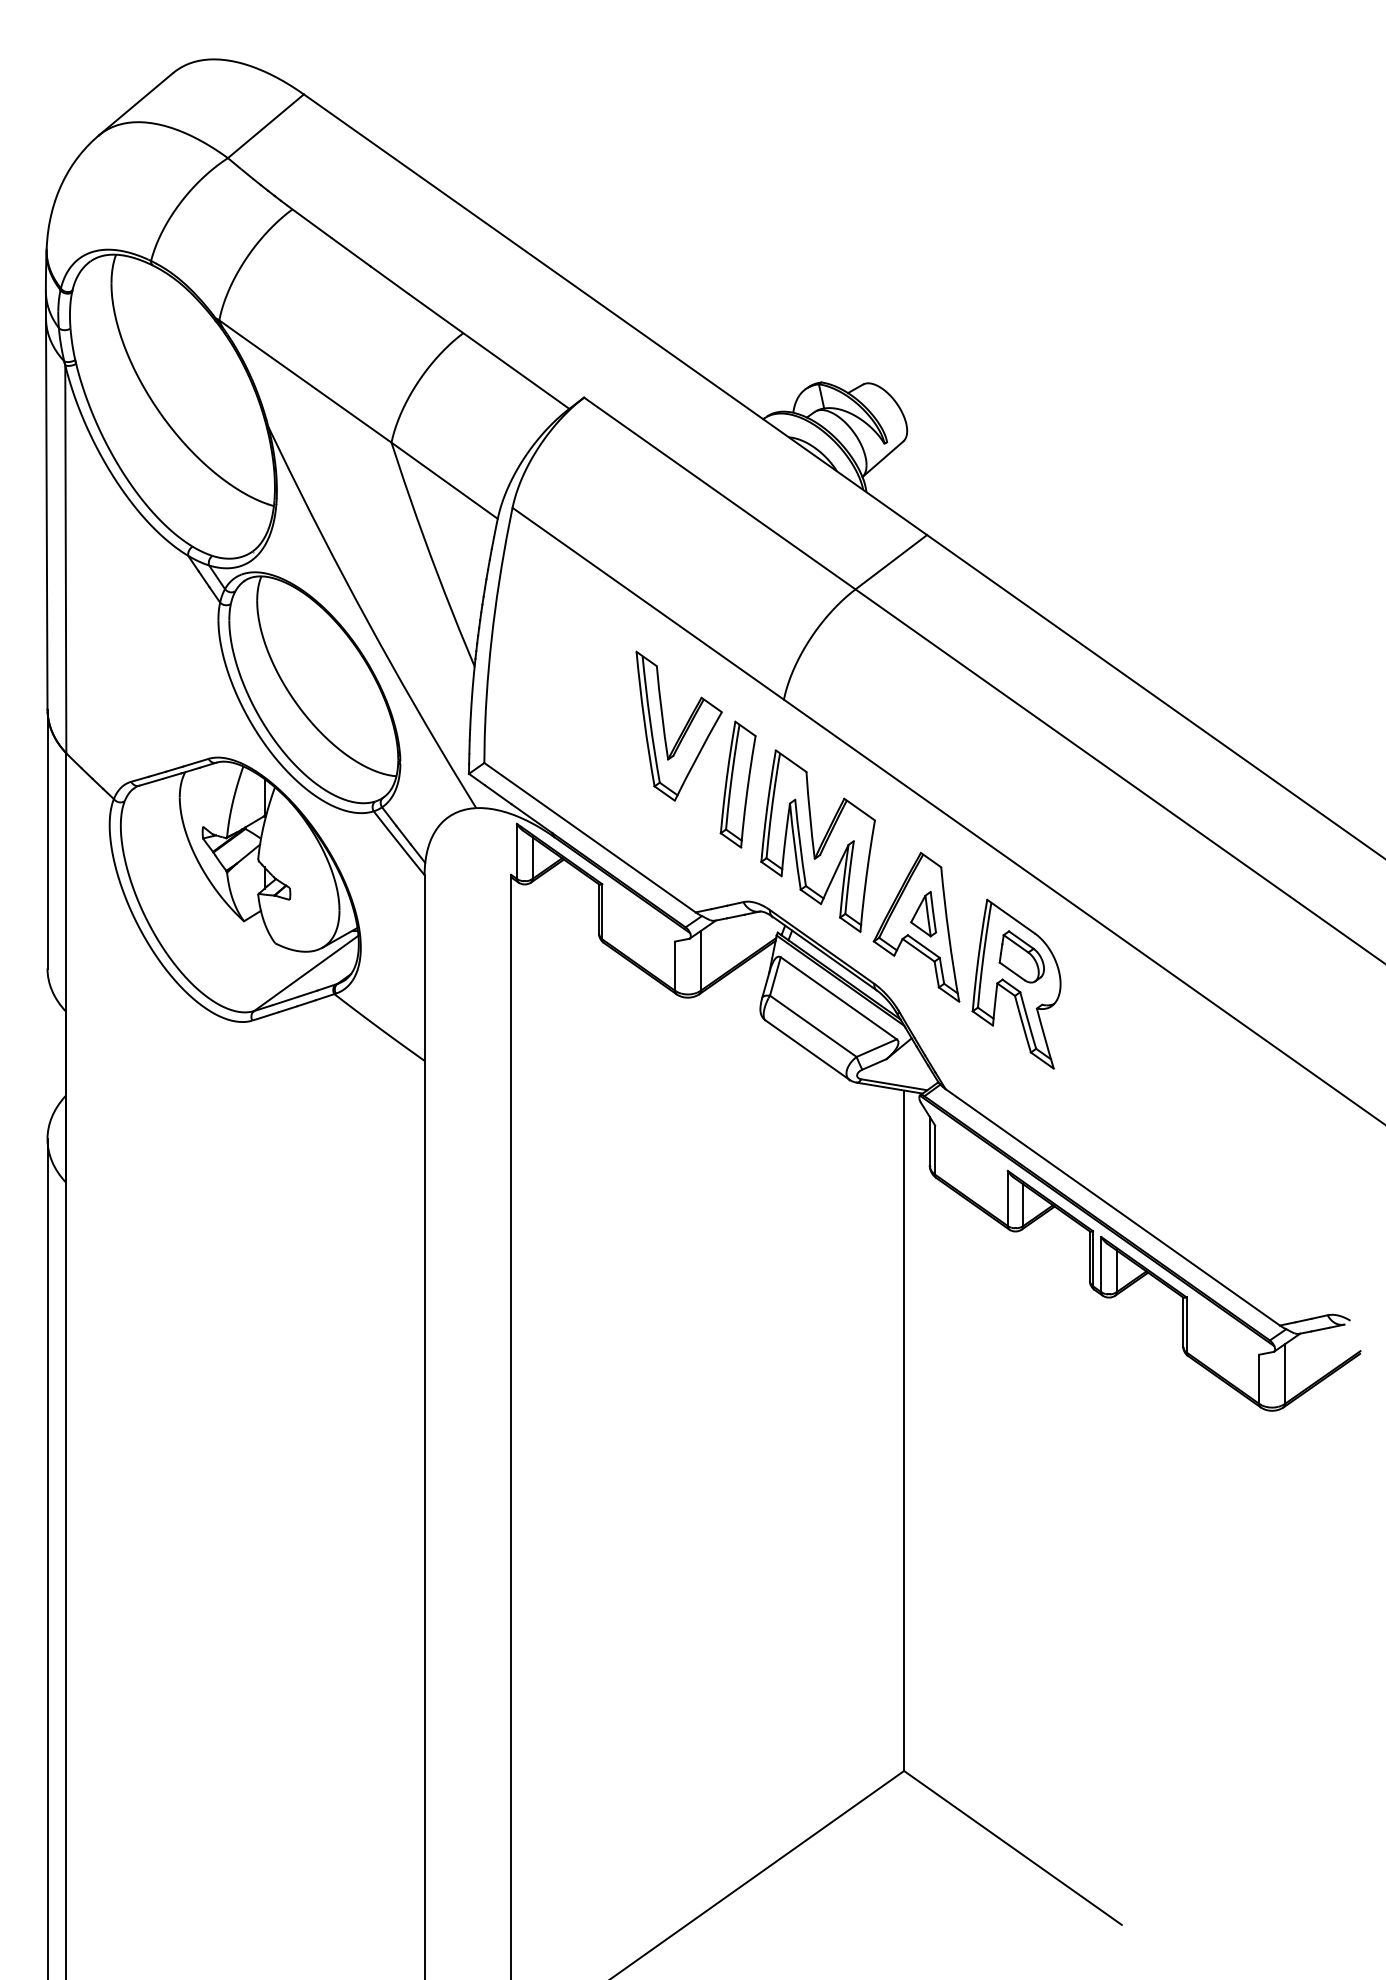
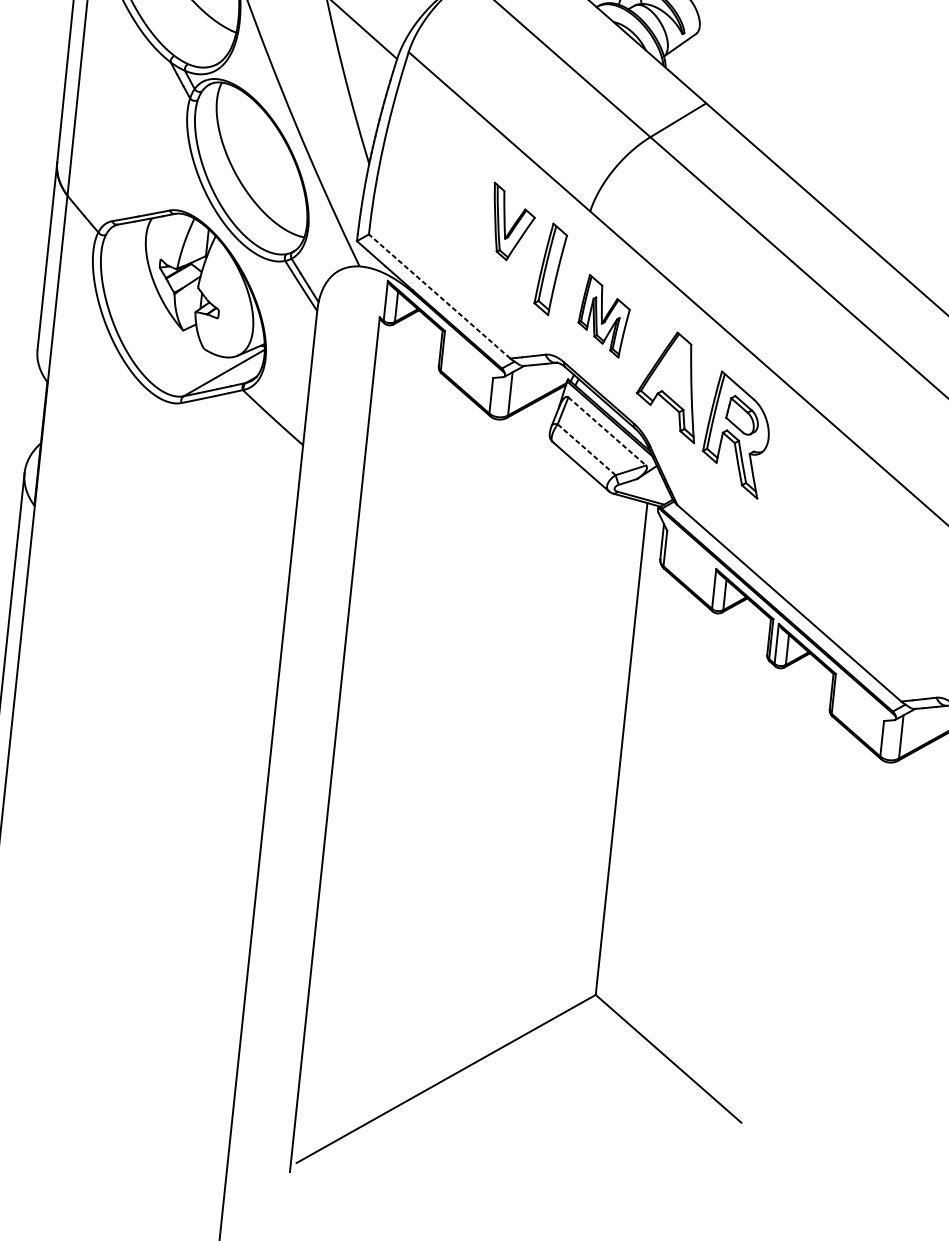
part: (678, 725) -> (512, 222), size x0.7
line: (589, 837) -> (439, 296), solid -> dashed
part: (817, 840) -> (603, 315), size x0.6
part: (923, 913) -> (674, 376), removed
line: (839, 998) -> (607, 431), solid -> dashed
line: (812, 1026) -> (586, 449), solid -> dashed

